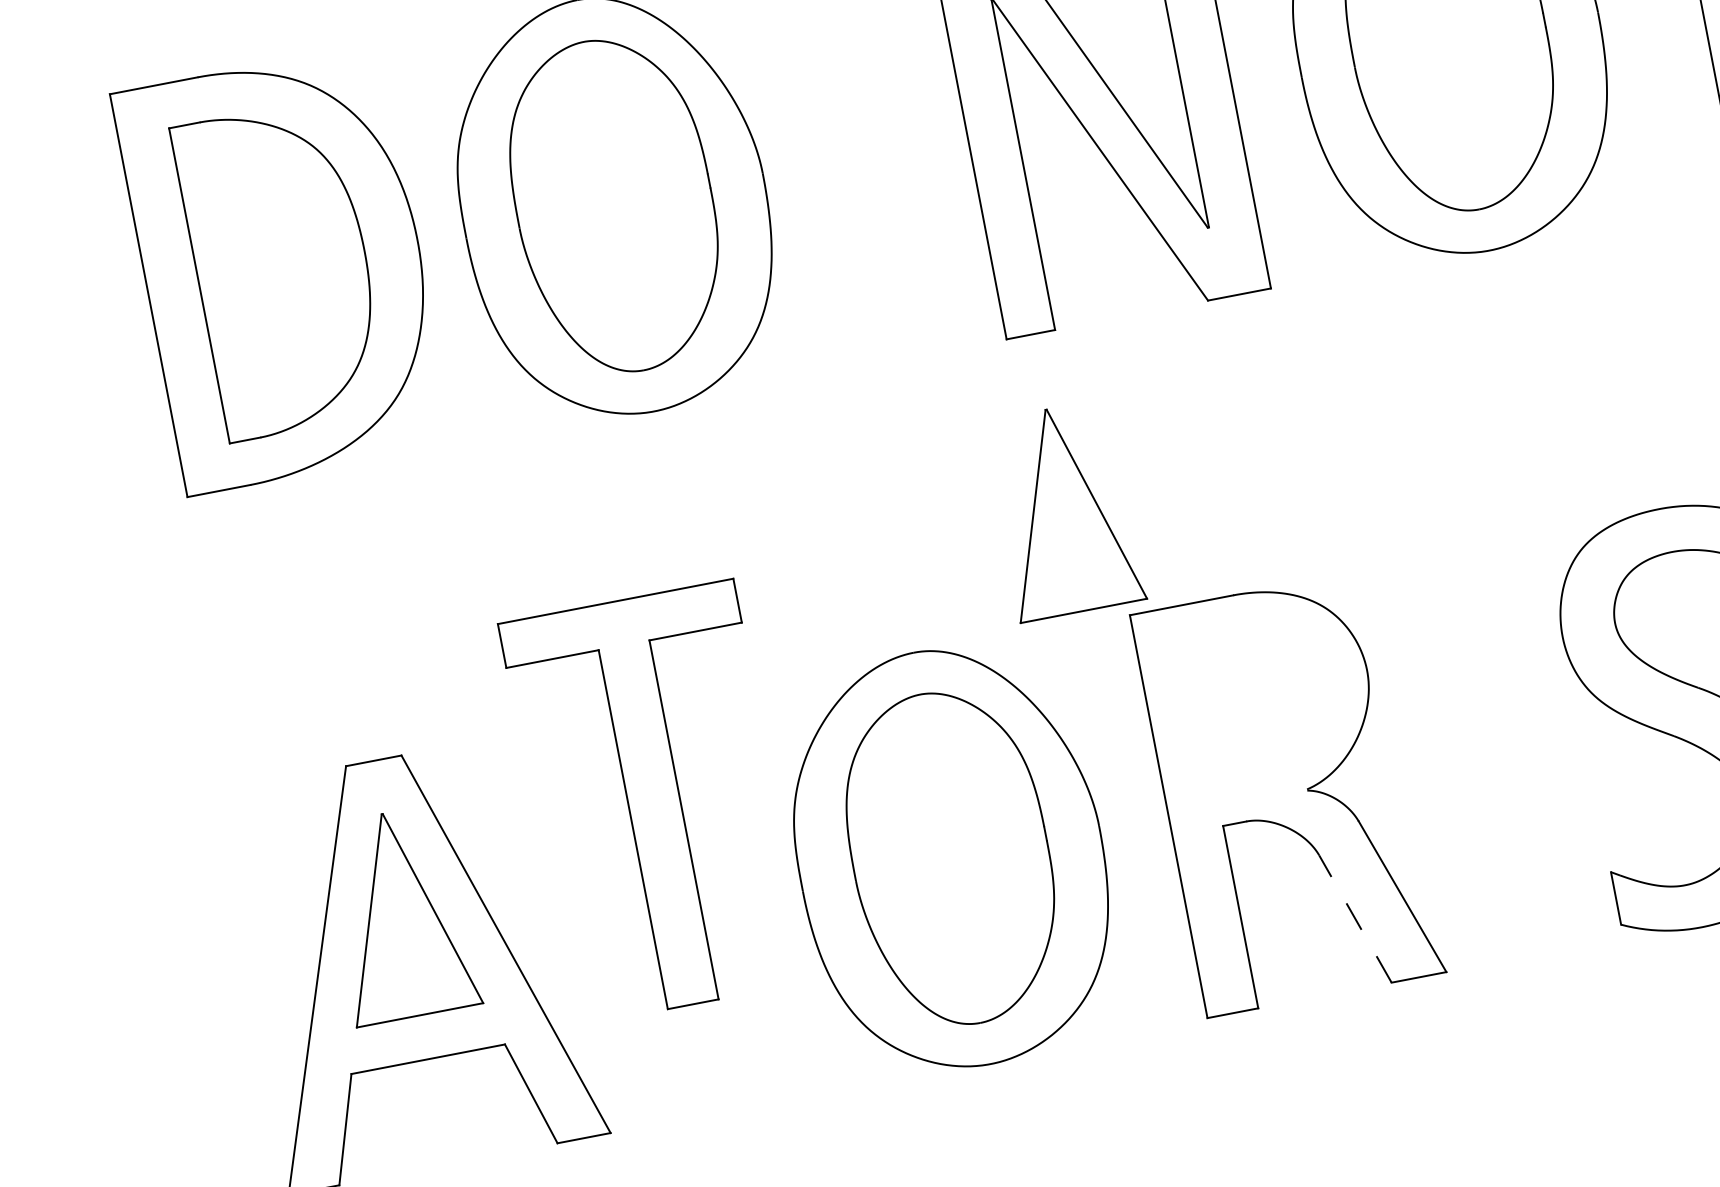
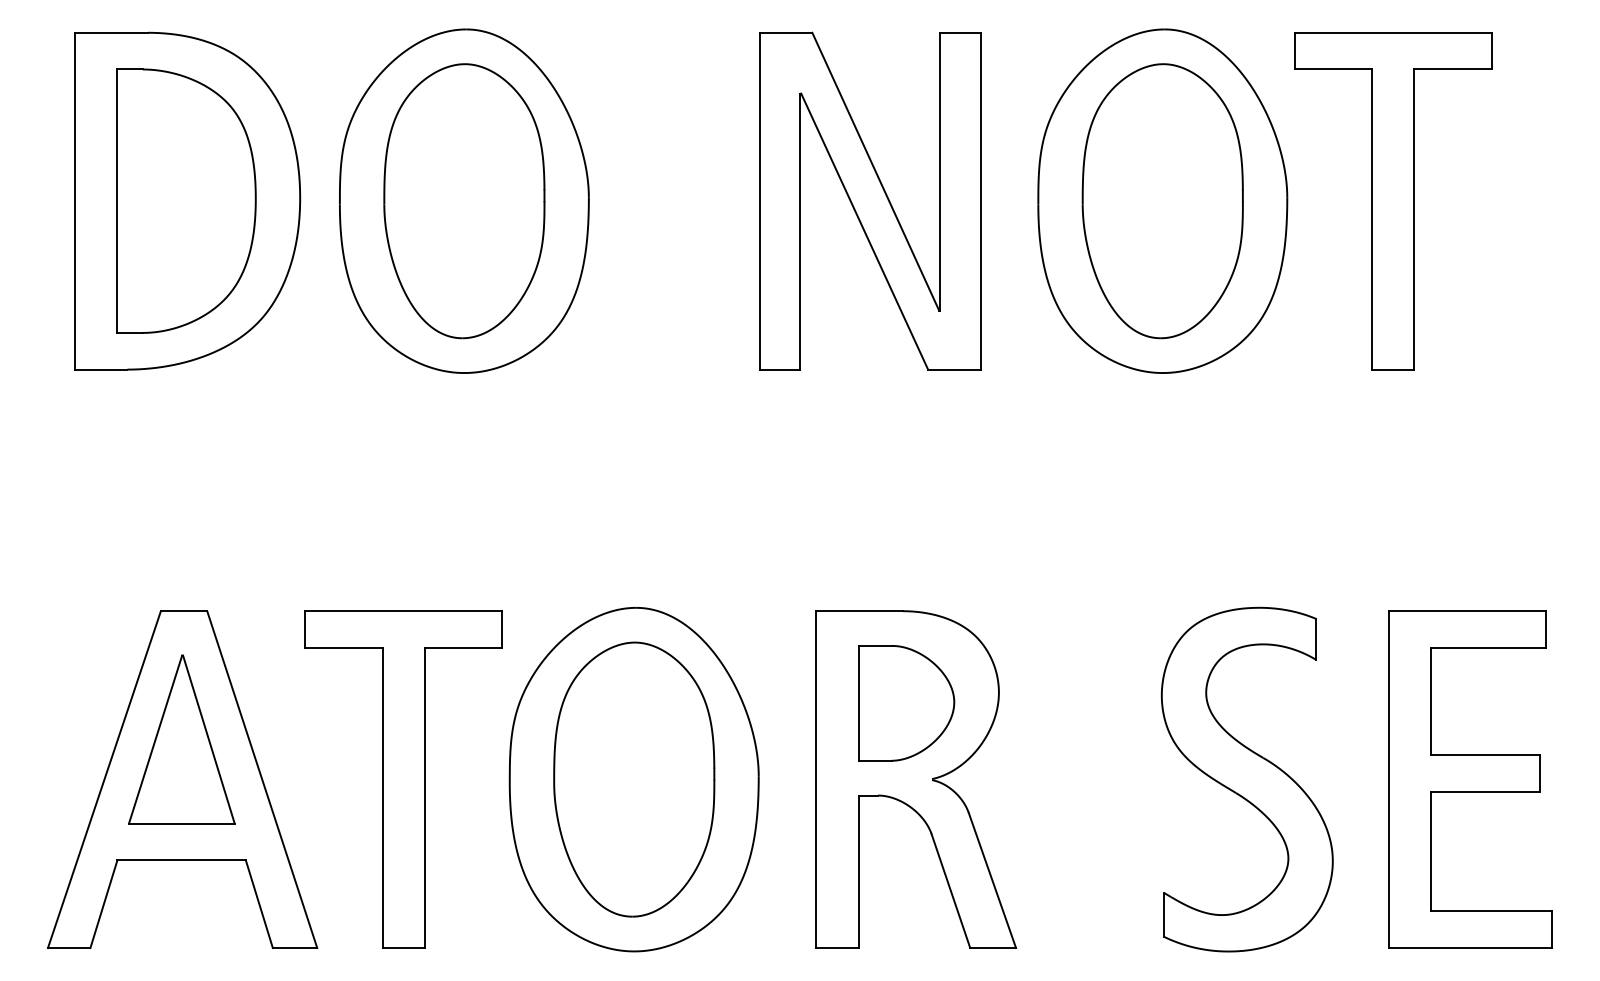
part: (1064, 510) -> (779, 516), removed
part: (1259, 704) -> (906, 703), added
part: (654, 802) -> (403, 779), moved
line: (1354, 918) -> (950, 890), dashed -> solid

